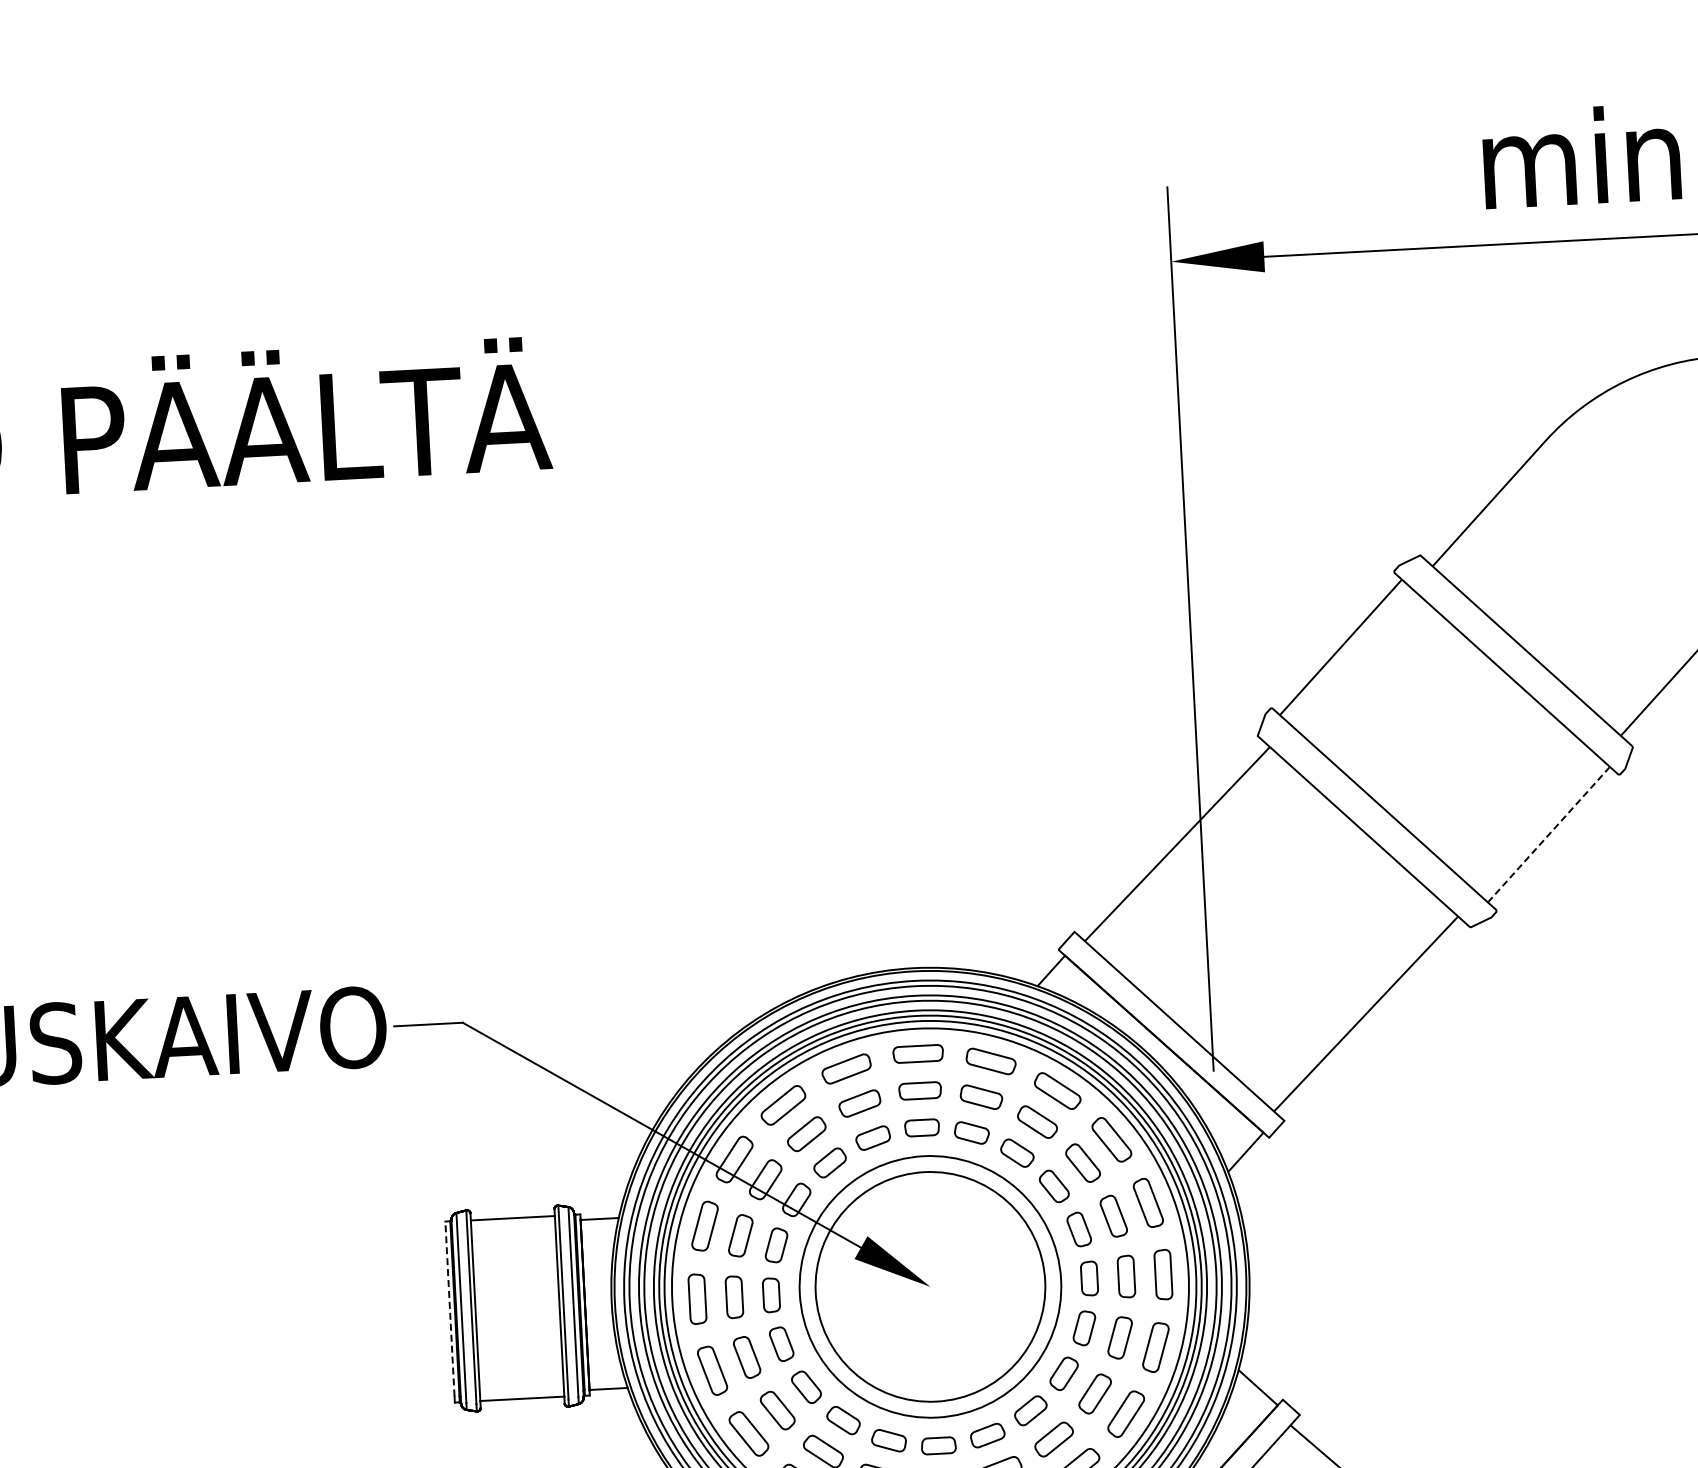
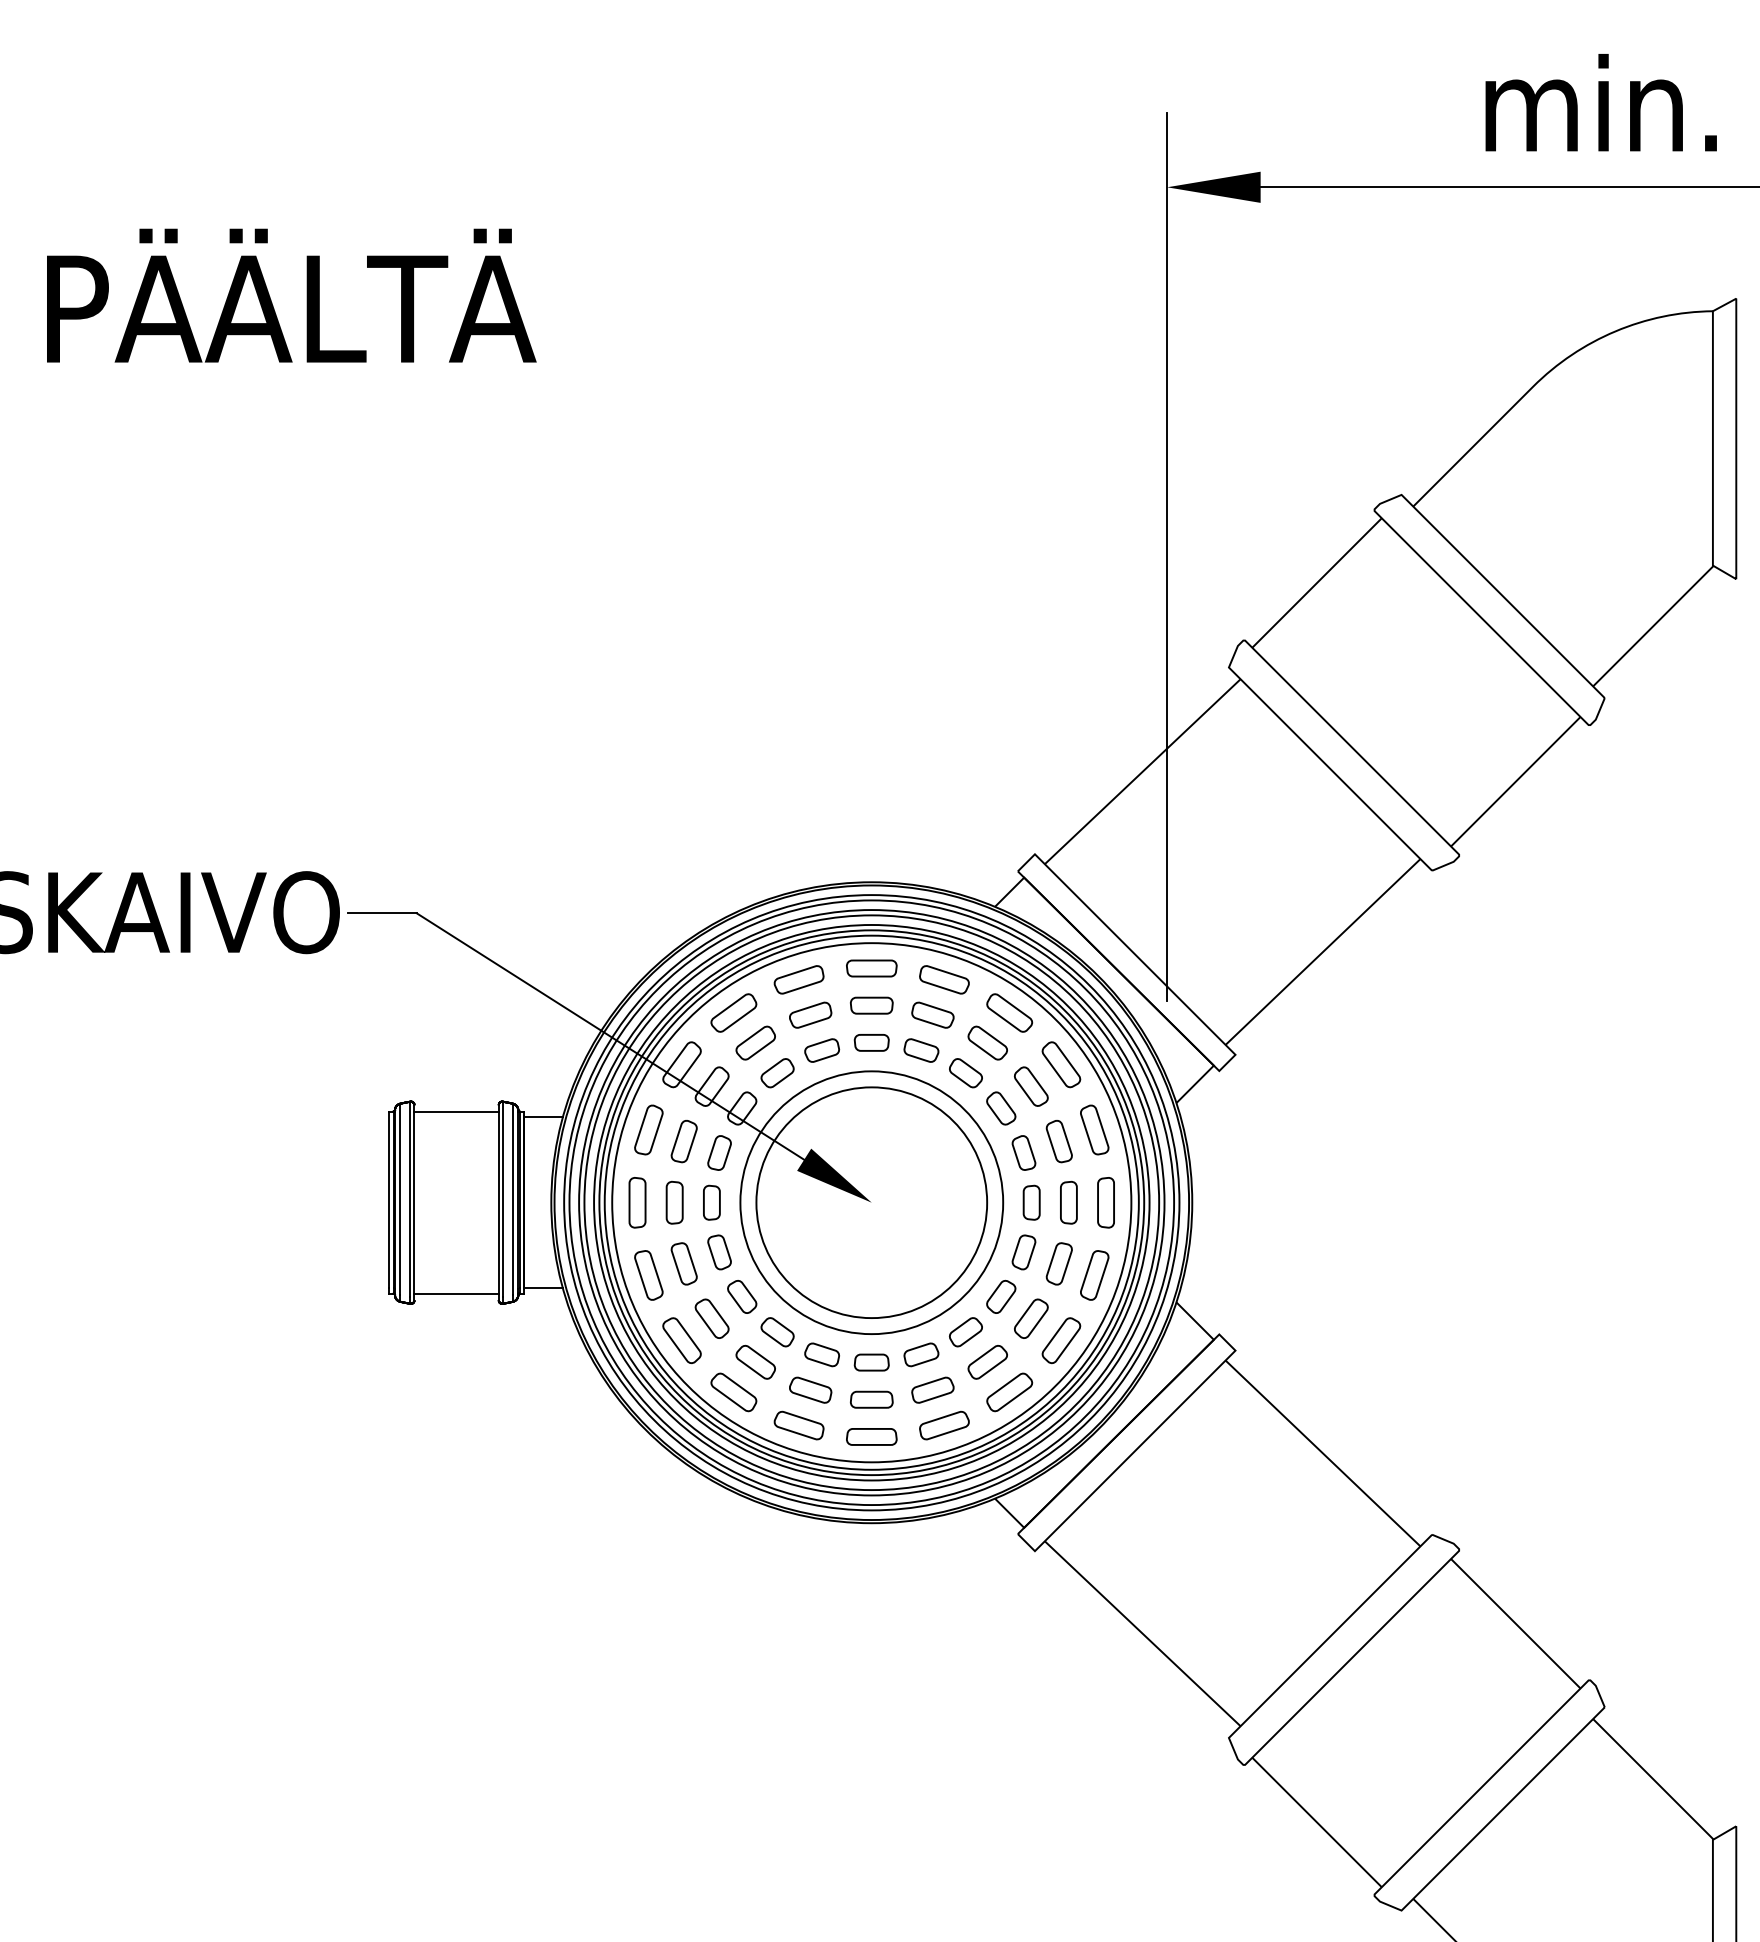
line: (1548, 834) -> (1515, 781), dashed -> solid
line: (449, 1308) -> (388, 1199), dashed -> solid

